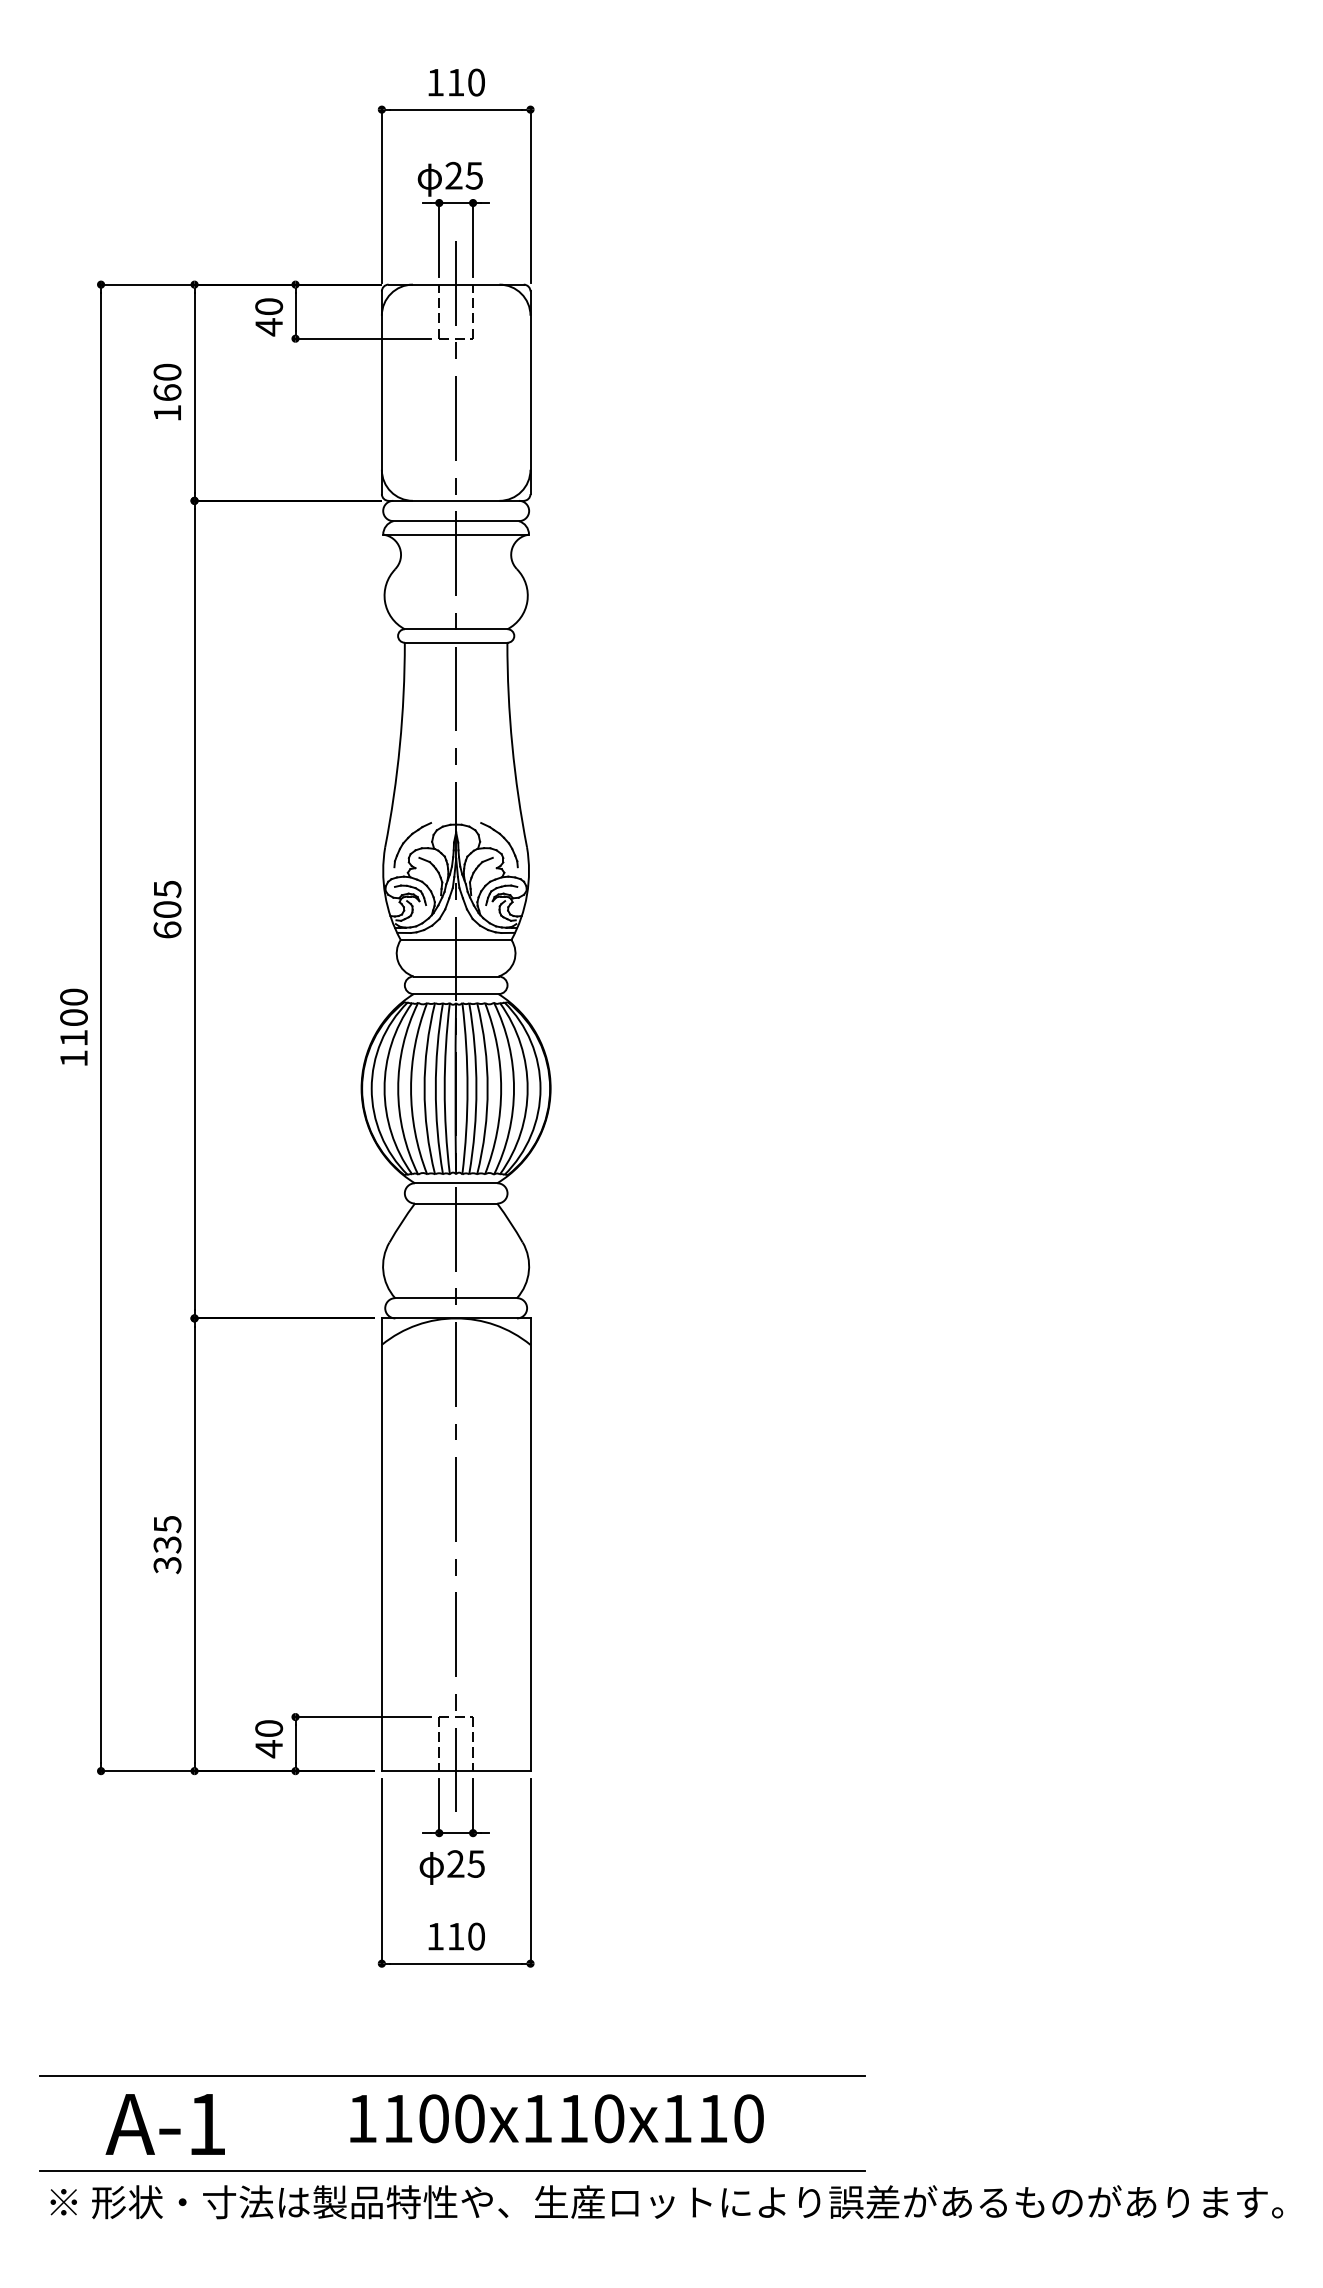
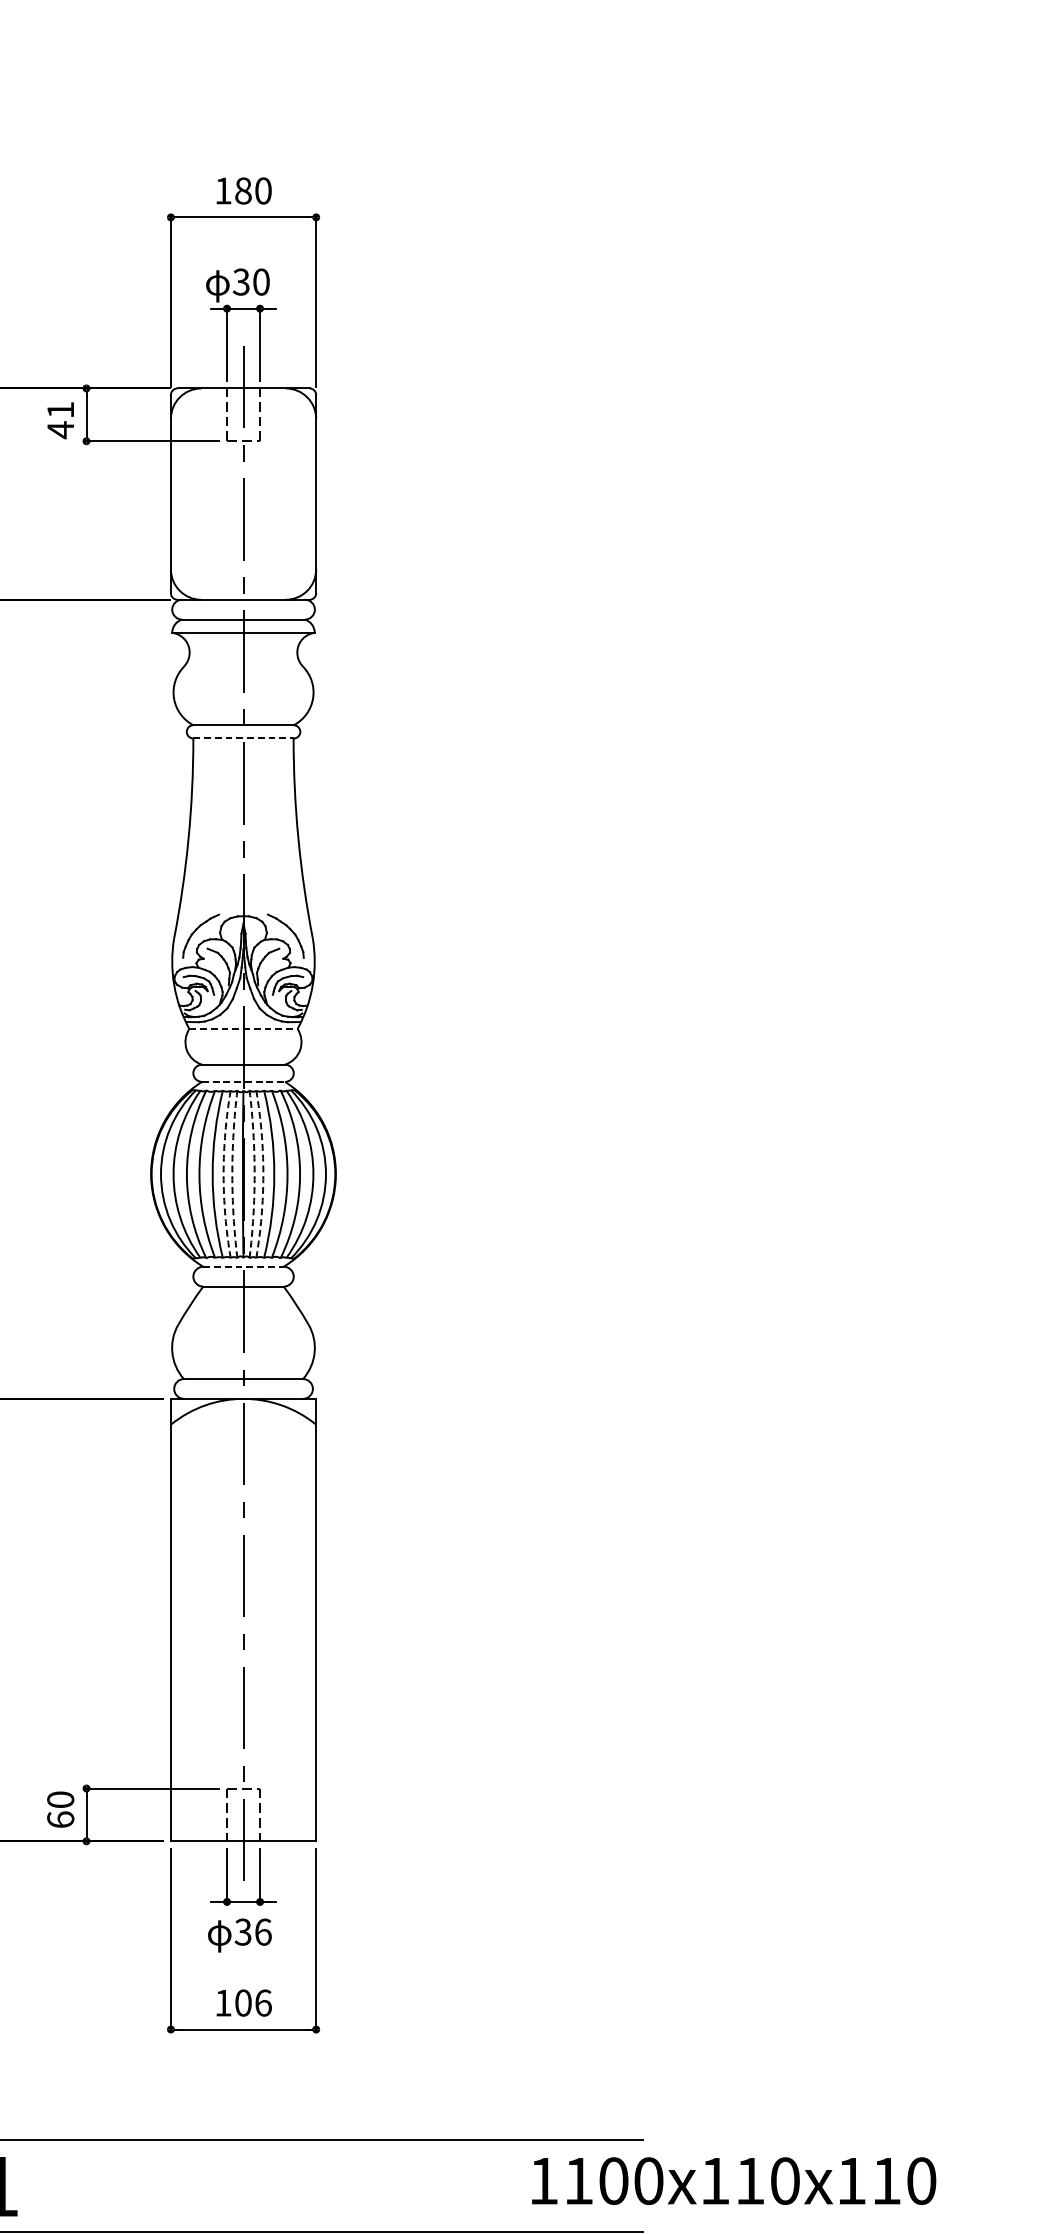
text: (455, 82) -> (242, 190), 110 -> 180
text: (463, 175) -> (250, 281), 25 -> 30
text: (269, 306) -> (61, 409), 40 -> 41
line: (456, 642) -> (243, 738), solid -> dashed
line: (456, 940) -> (243, 1029), solid -> dashed
line: (456, 994) -> (243, 1082), solid -> dashed
arc: (435, 1088) -> (223, 1174), solid -> dashed
arc: (444, 1088) -> (232, 1174), solid -> dashed
arc: (467, 1088) -> (254, 1174), solid -> dashed
arc: (476, 1088) -> (263, 1174), solid -> dashed
line: (456, 1183) -> (243, 1267), solid -> dashed
text: (269, 1749) -> (61, 1820), 40 -> 60
text: (466, 1863) -> (253, 1931), 25 -> 36
text: (466, 1936) -> (253, 2002), 110 -> 106
text: (556, 2118) -> (733, 2180), moved

